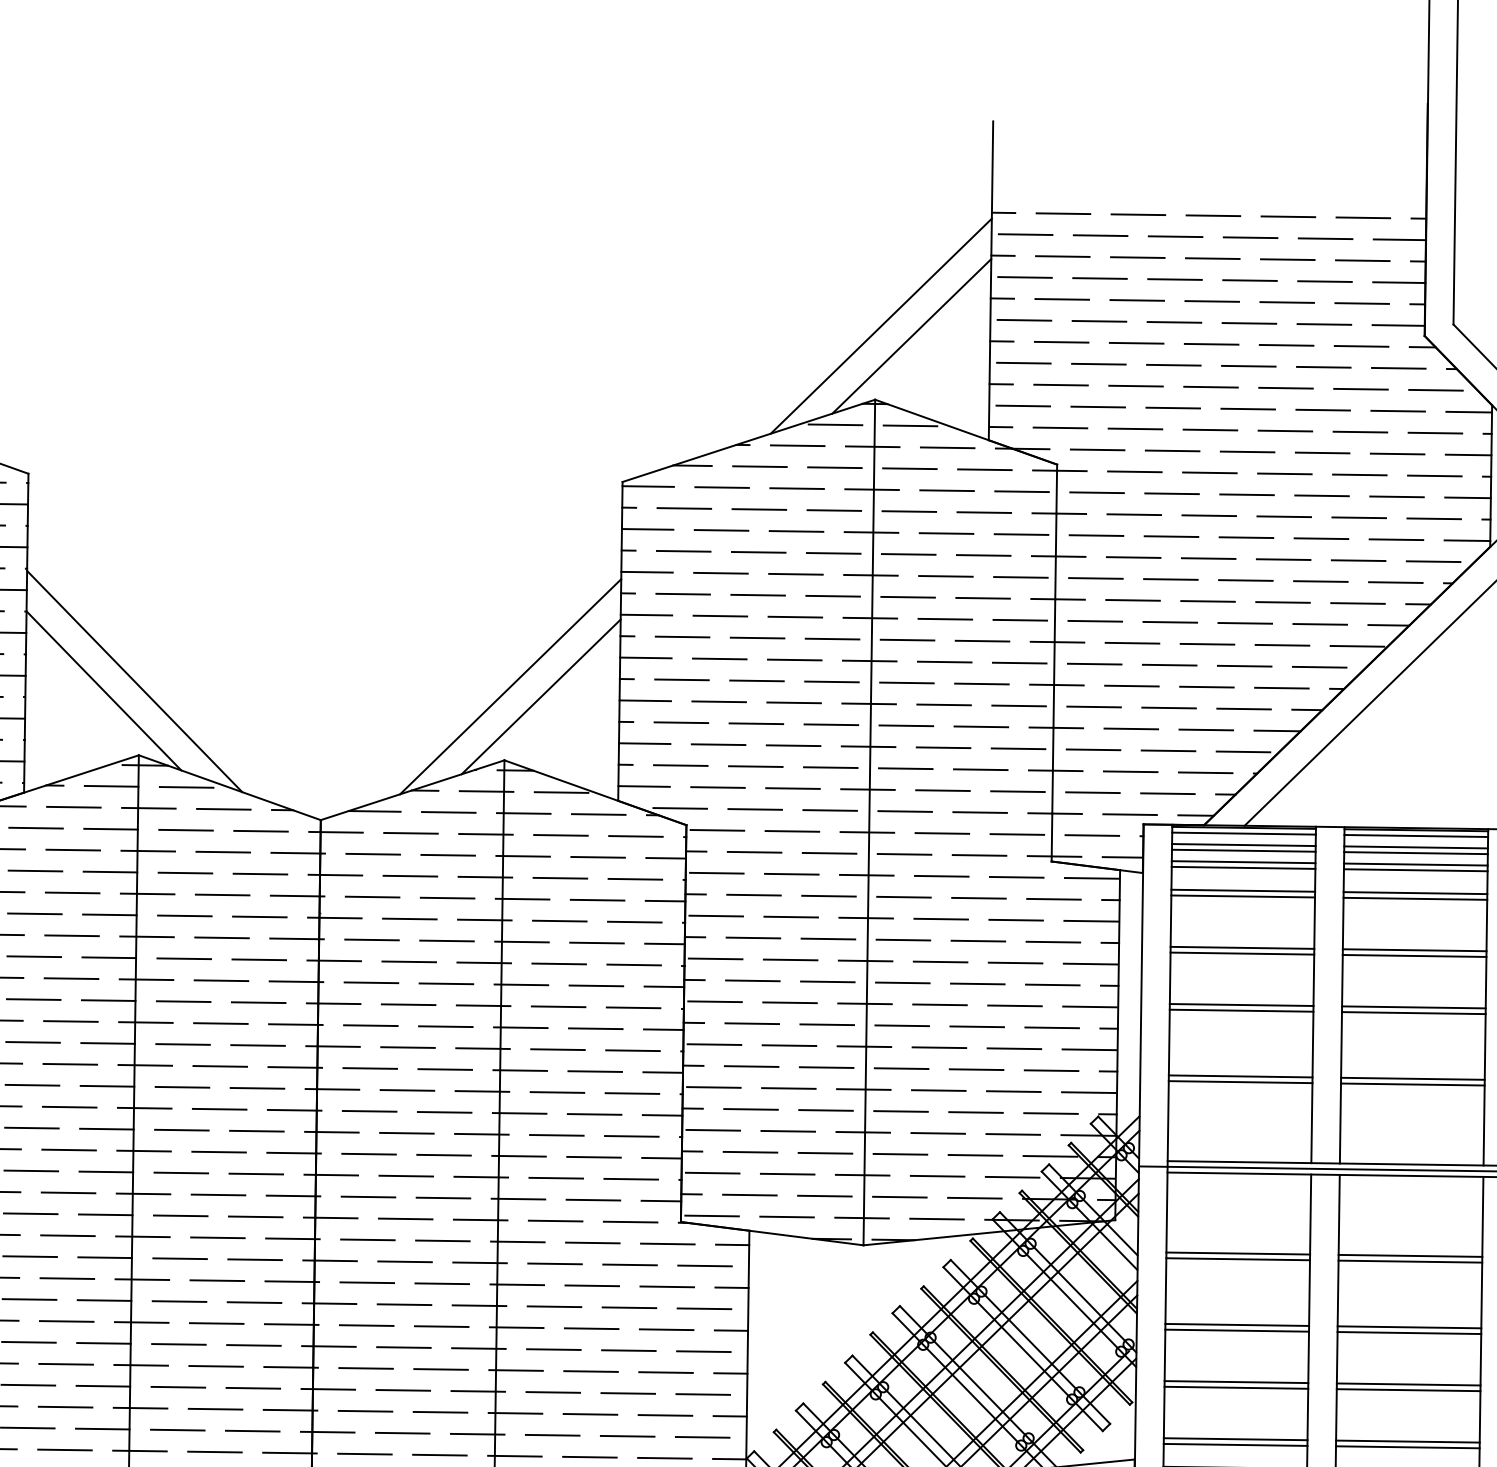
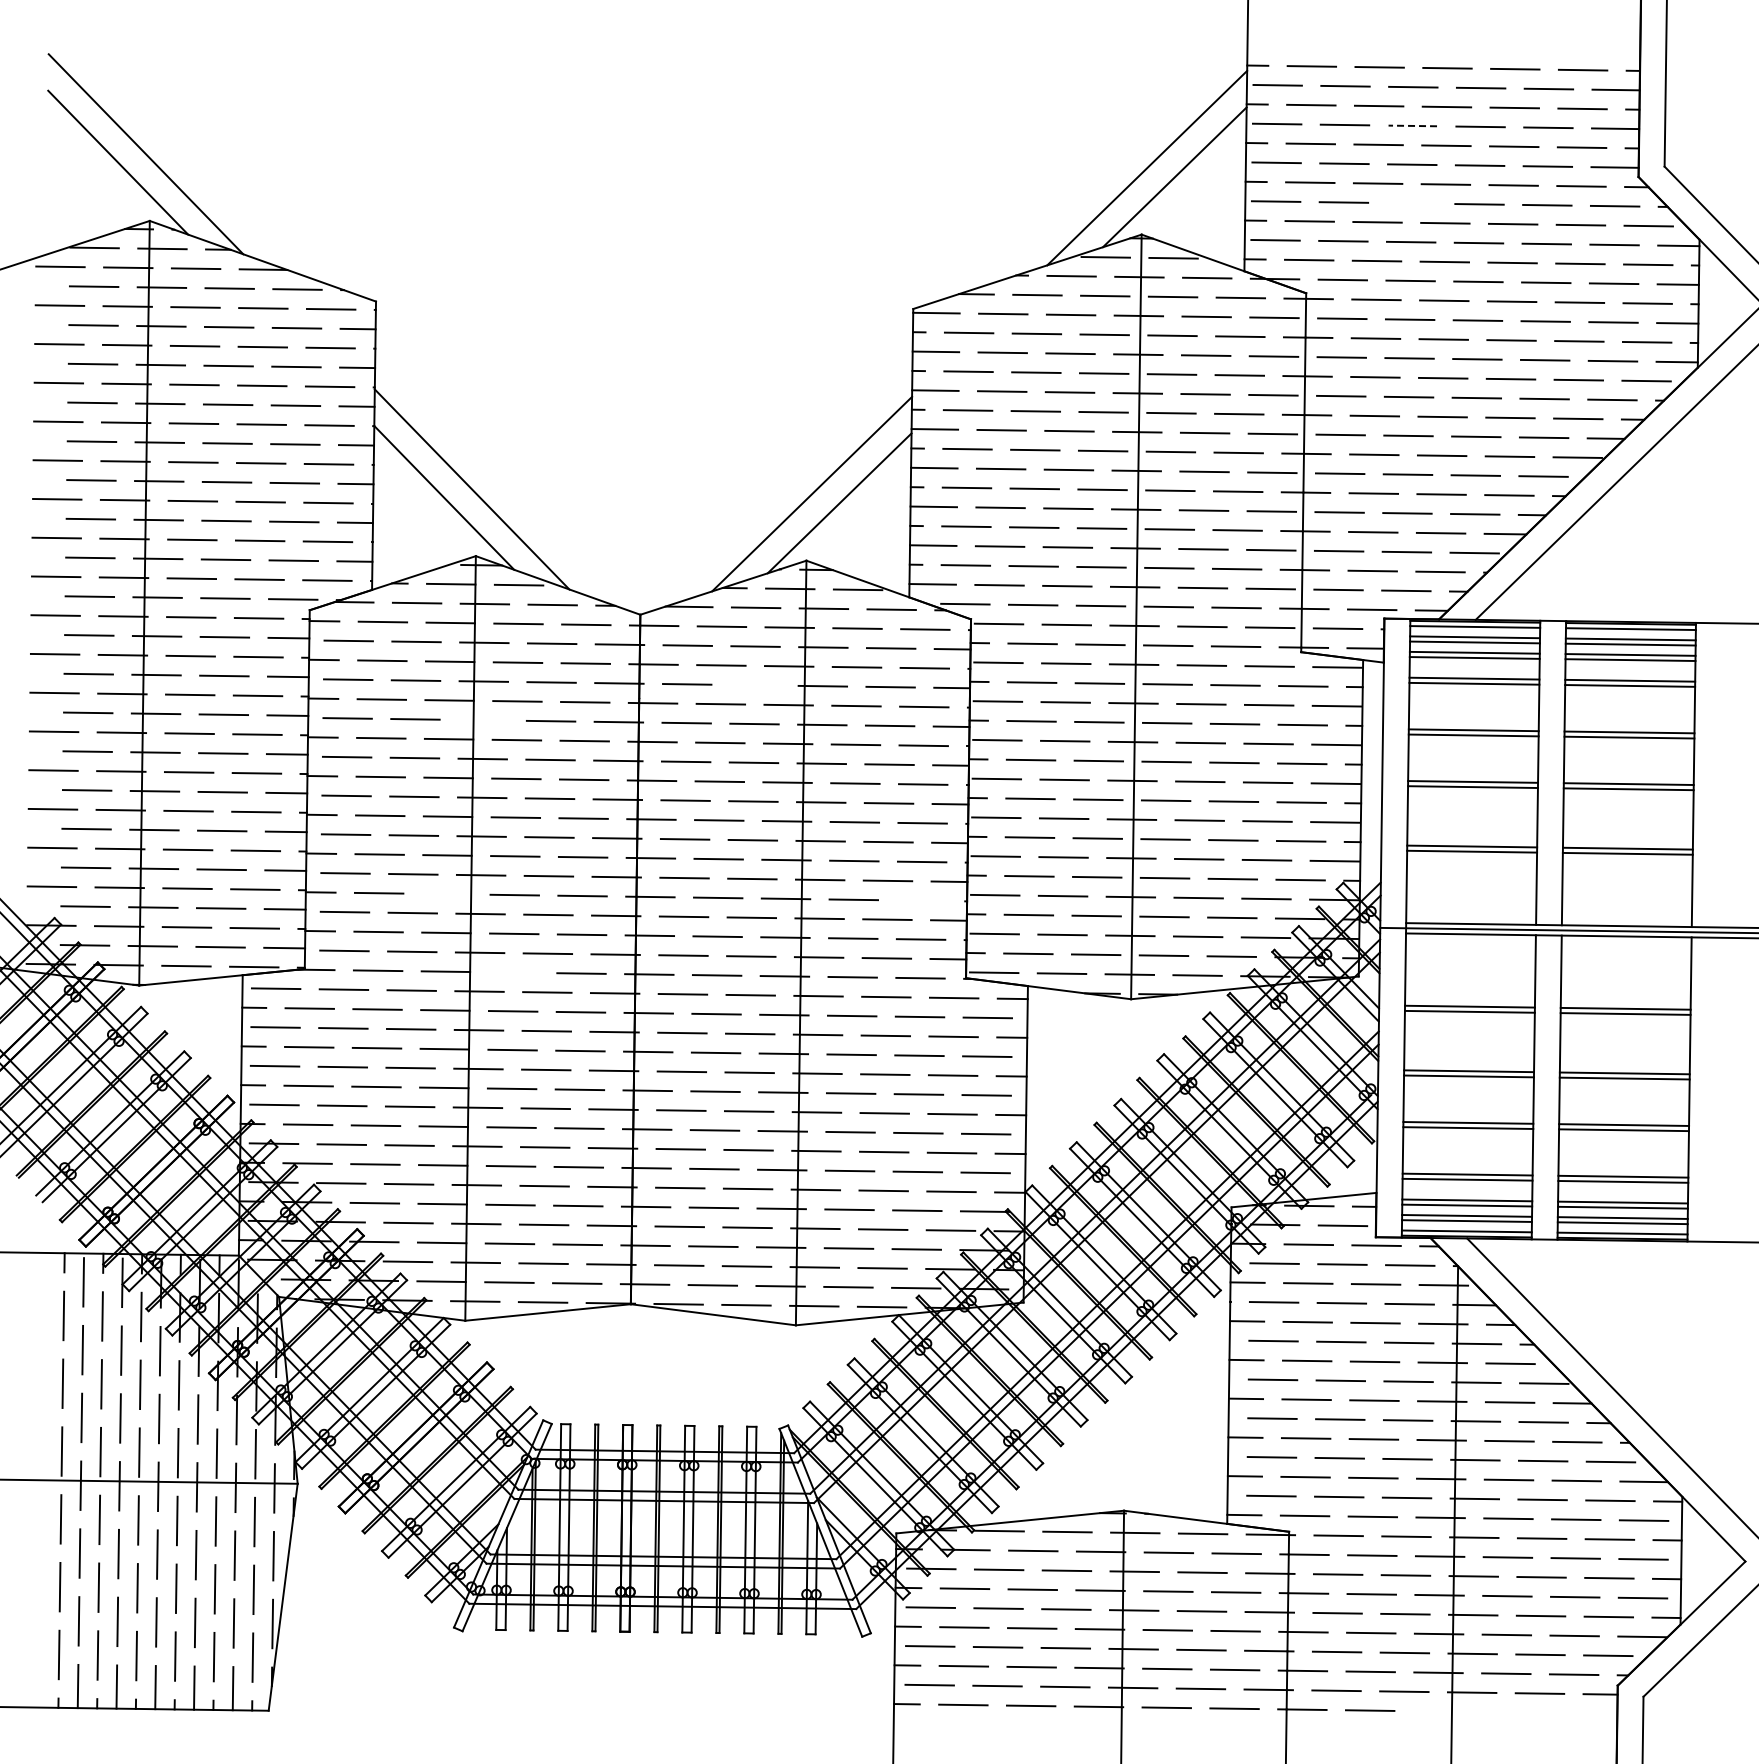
line: (1174, 279) -> (1412, 125), solid -> dashed
line: (1173, 365) -> (1411, 203), removed
line: (447, 897) -> (754, 684), removed
line: (147, 935) -> (483, 719), removed
line: (106, 1128) -> (446, 893), removed
line: (631, 1136) -> (921, 900), removed
line: (180, 1215) -> (513, 972), removed

